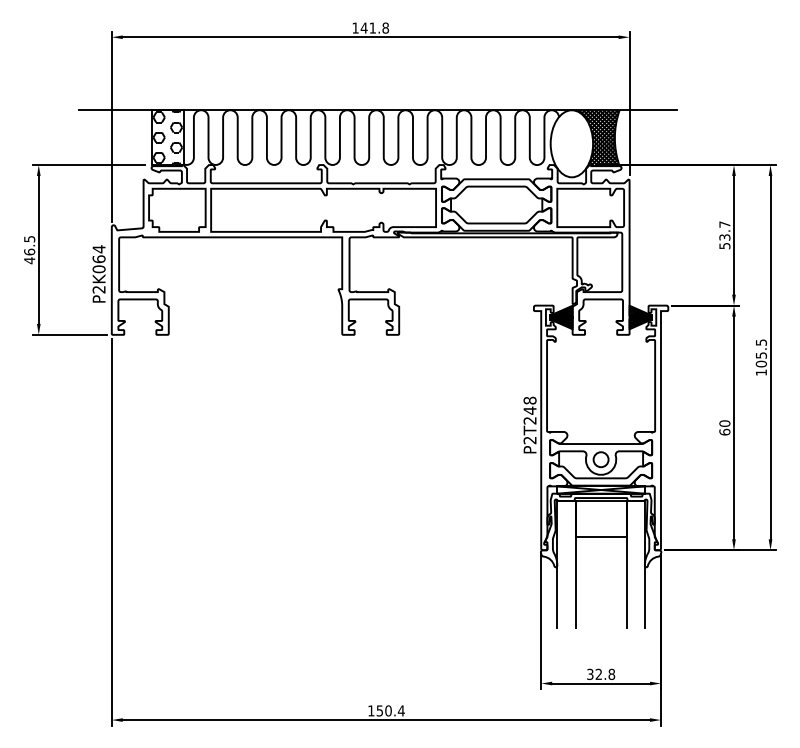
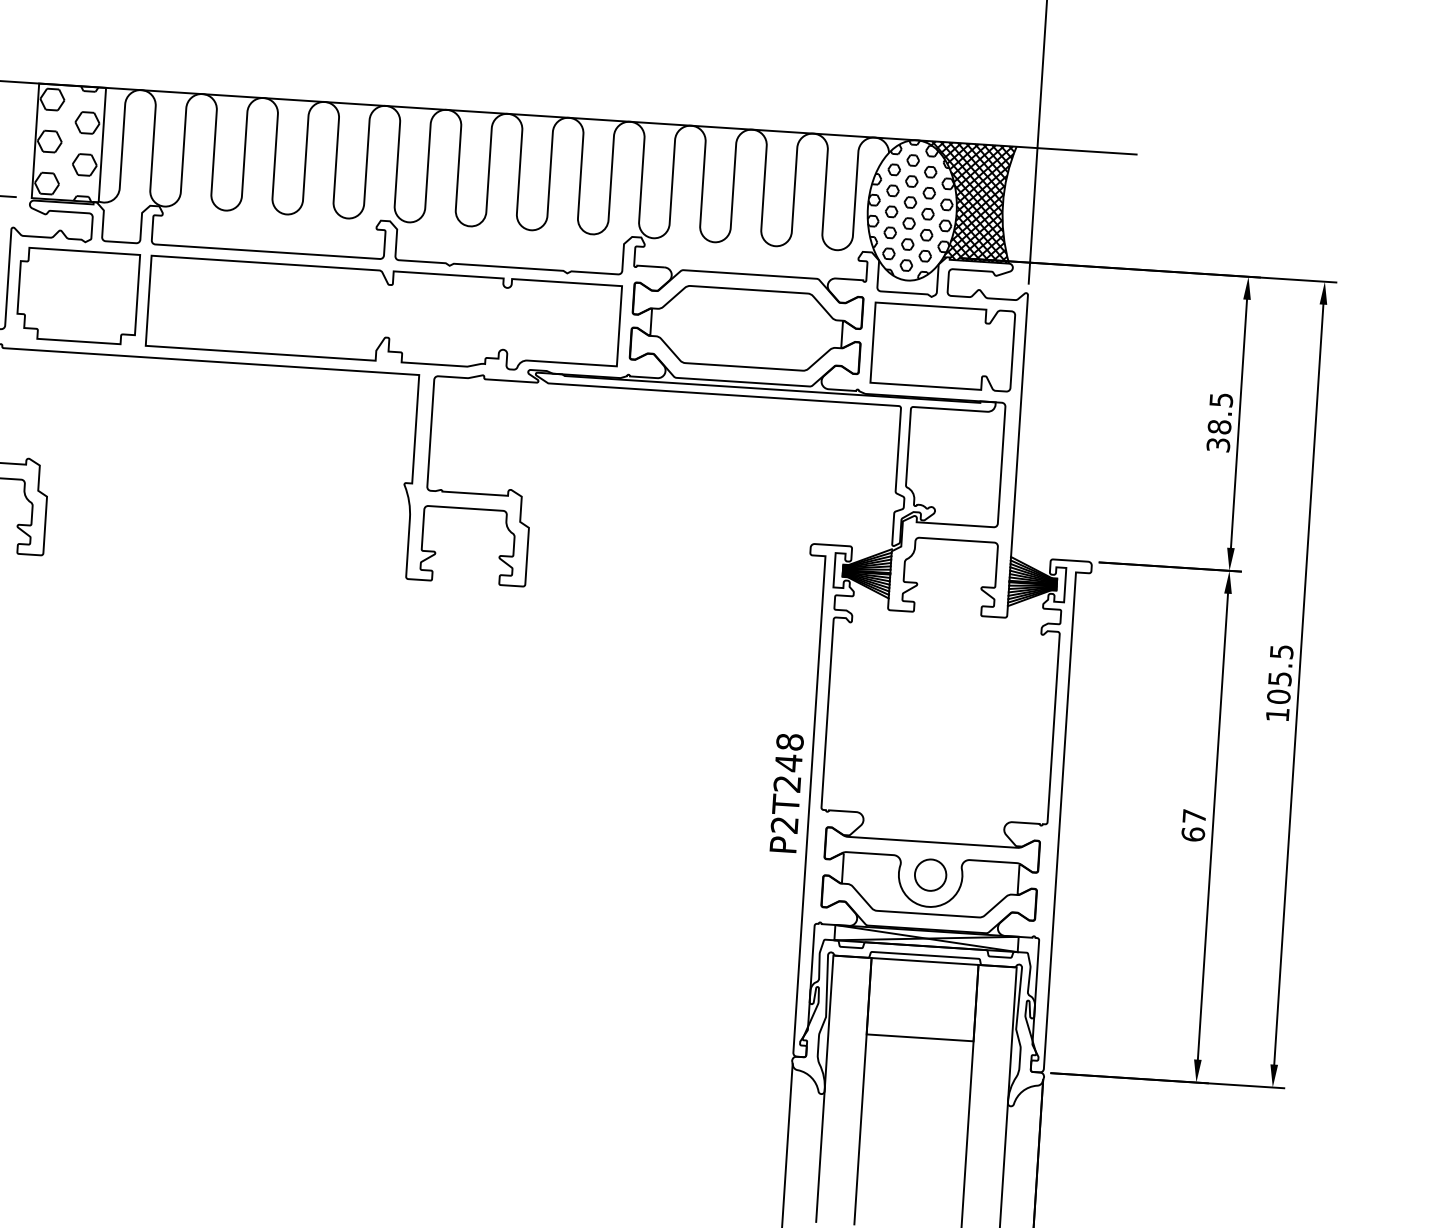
hatch: (570, 143) -> (909, 209), added
text: (724, 234) -> (1219, 420), 53.7 -> 38.5
text: (724, 423) -> (1193, 816), 60 -> 67

